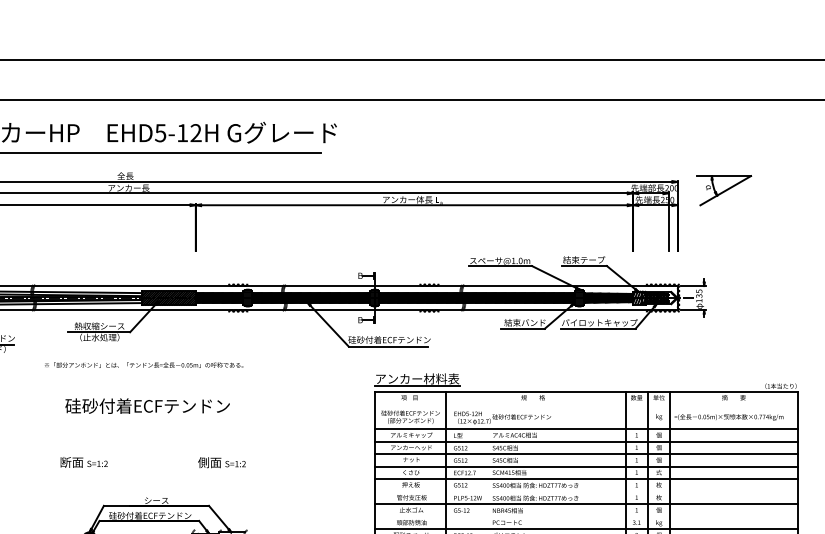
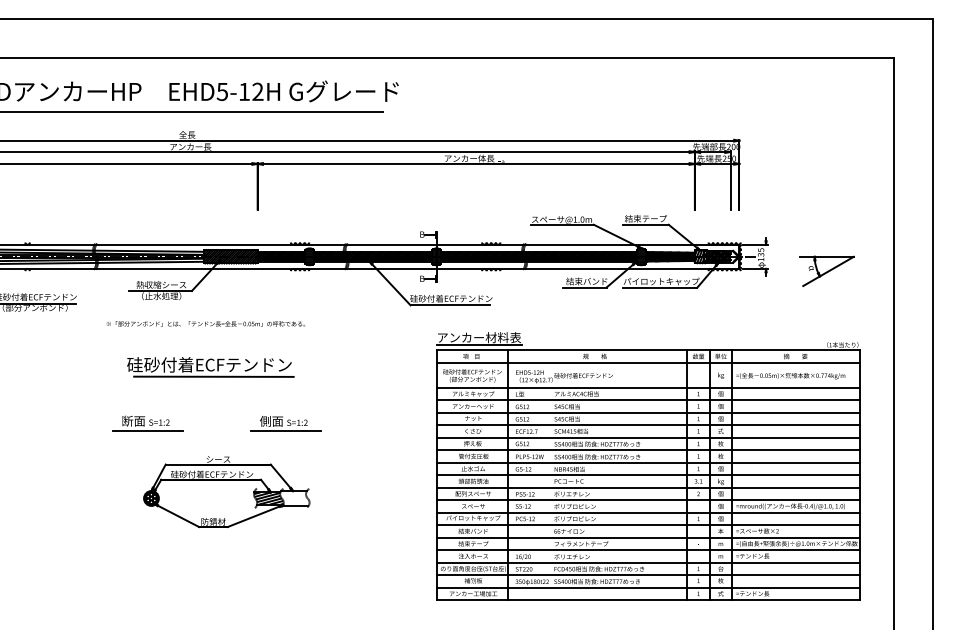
part: (723, 189) -> (826, 270), moved
line: (586, 403) -> (648, 362), added
line: (151, 417) -> (213, 376), added
line: (85, 471) -> (147, 430), added
line: (223, 471) -> (285, 430), added
line: (586, 491) -> (648, 450), added
line: (586, 516) -> (648, 475), added

